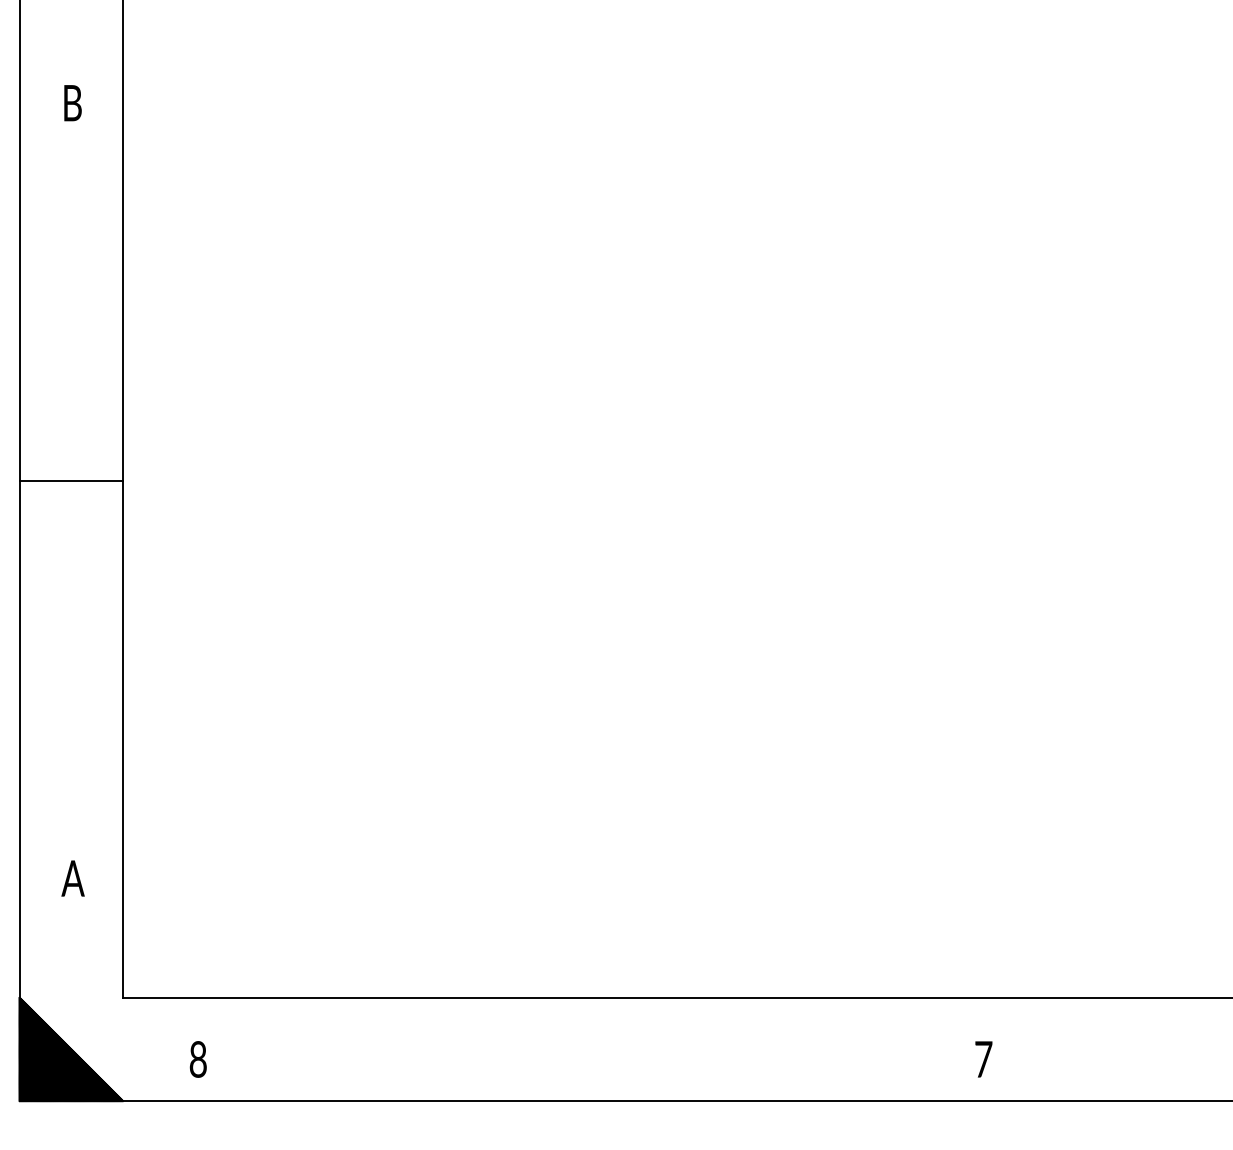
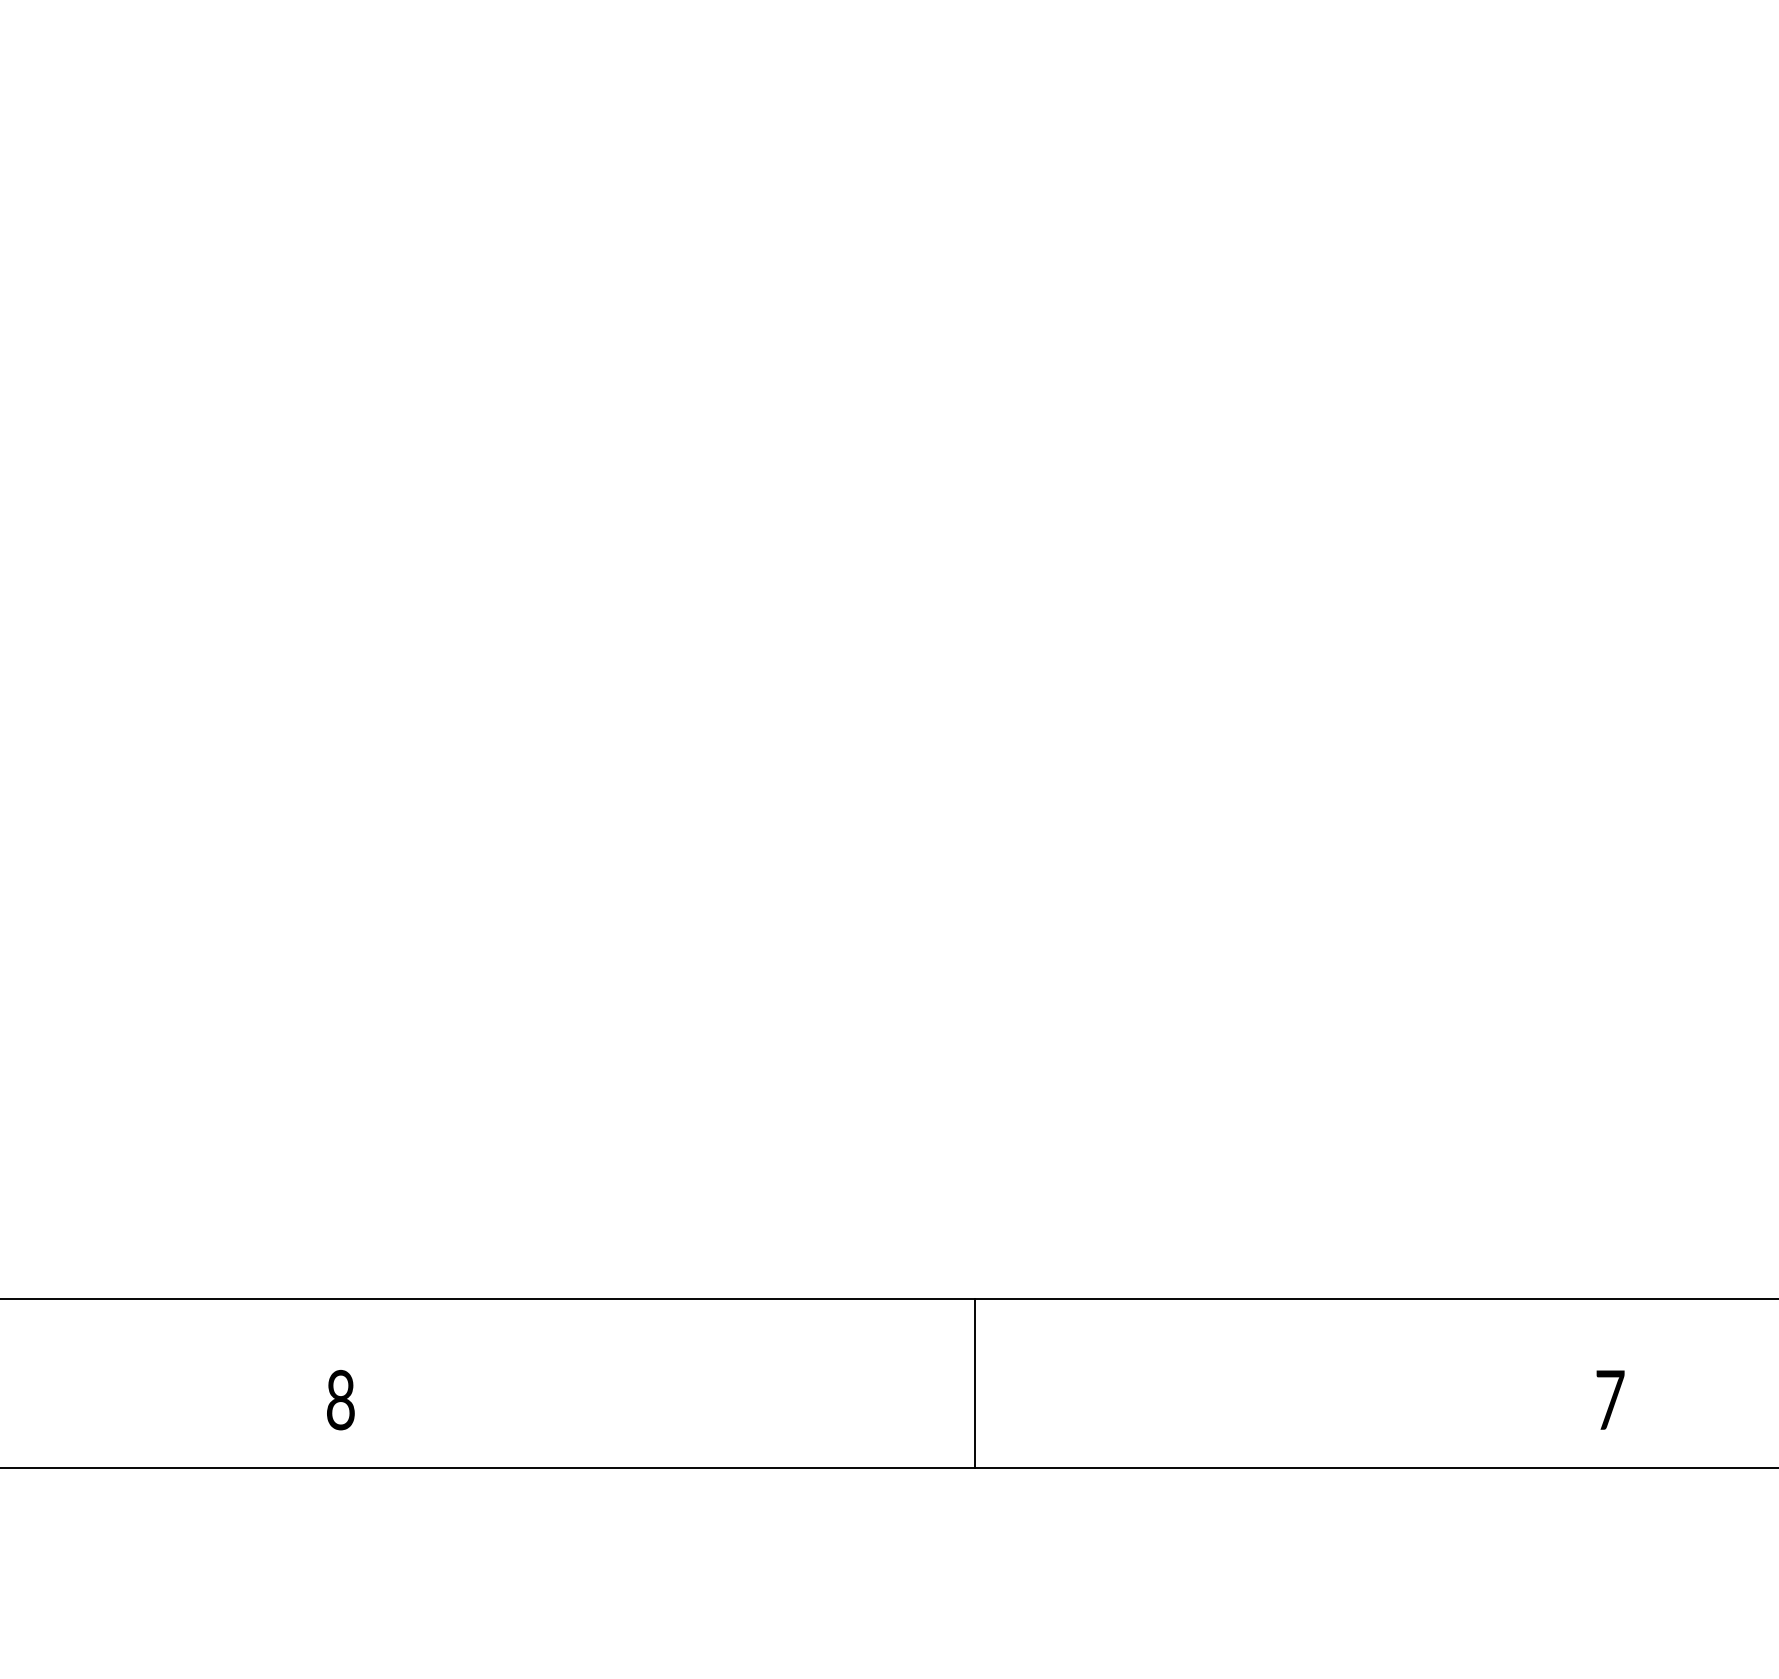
line: (763, 1049) -> (974, 1383), added
text: (197, 1059) -> (339, 1400), moved
text: (983, 1059) -> (1609, 1400), moved

